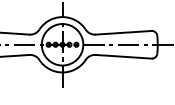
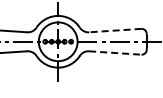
line: (122, 32) -> (114, 30), solid -> dashed
line: (123, 57) -> (115, 53), solid -> dashed

